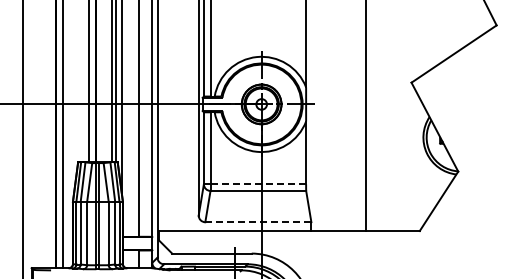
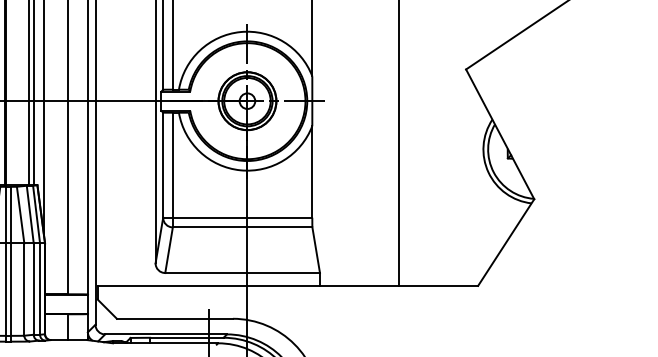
line: (258, 184) -> (242, 218), dashed -> solid
line: (257, 222) -> (241, 273), dashed -> solid

